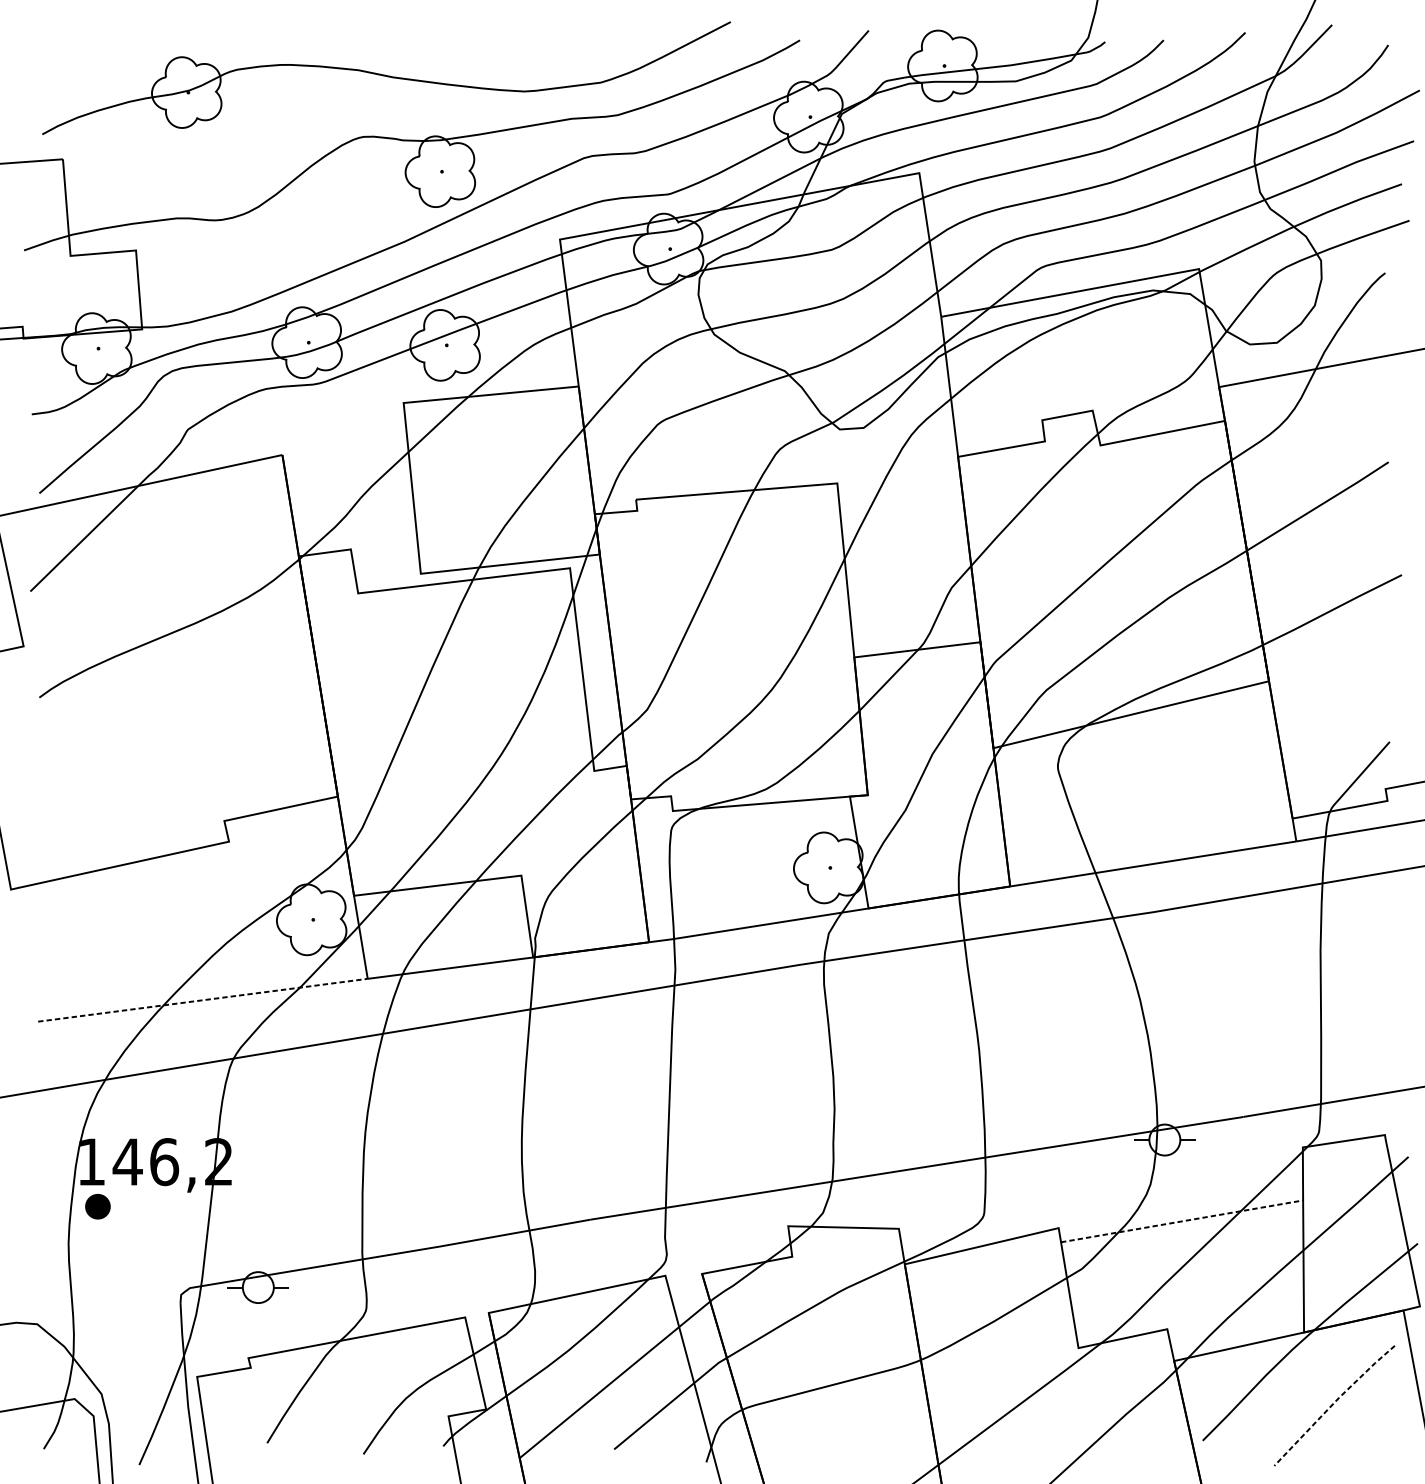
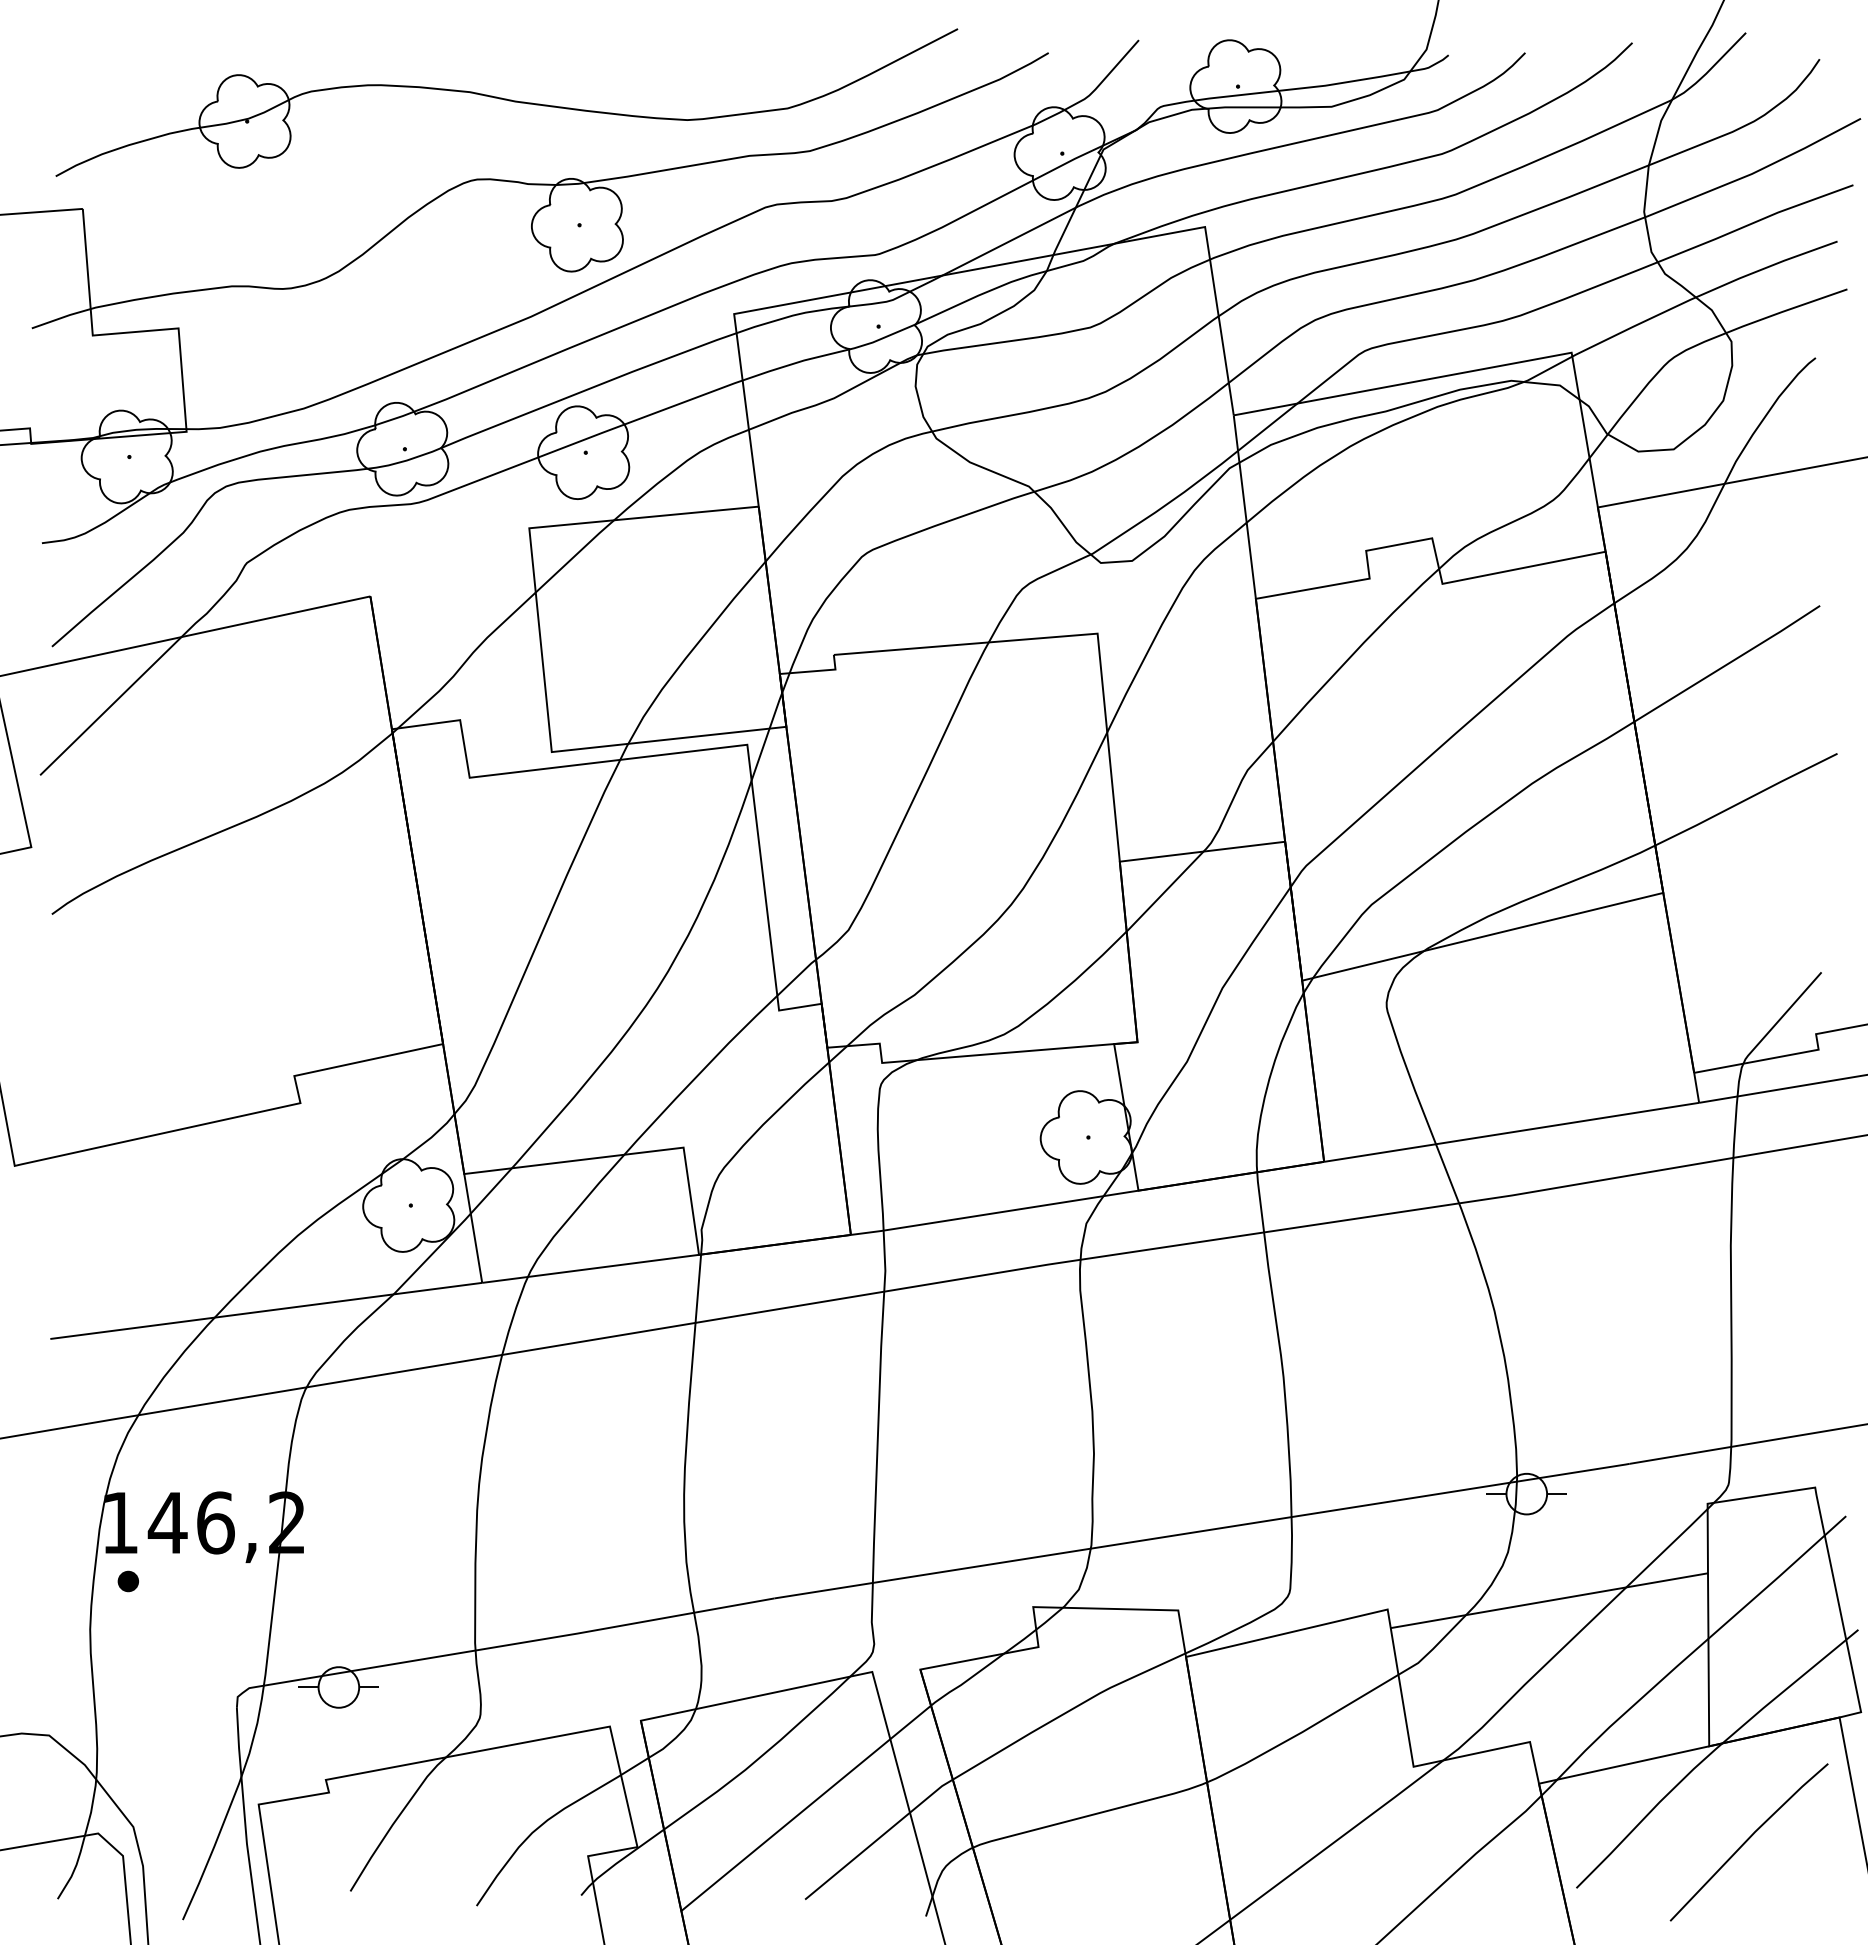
line: (203, 999) -> (266, 1310), dashed -> solid
part: (97, 1206) -> (127, 1581), size x0.62
line: (1182, 1221) -> (1549, 1600), dashed -> solid
line: (1333, 1403) -> (1747, 1839), dashed -> solid

